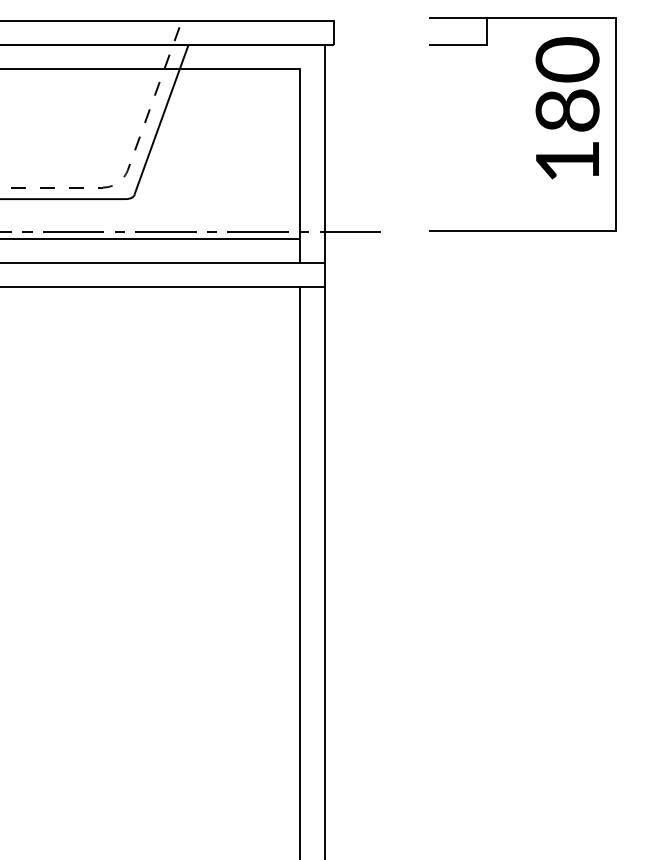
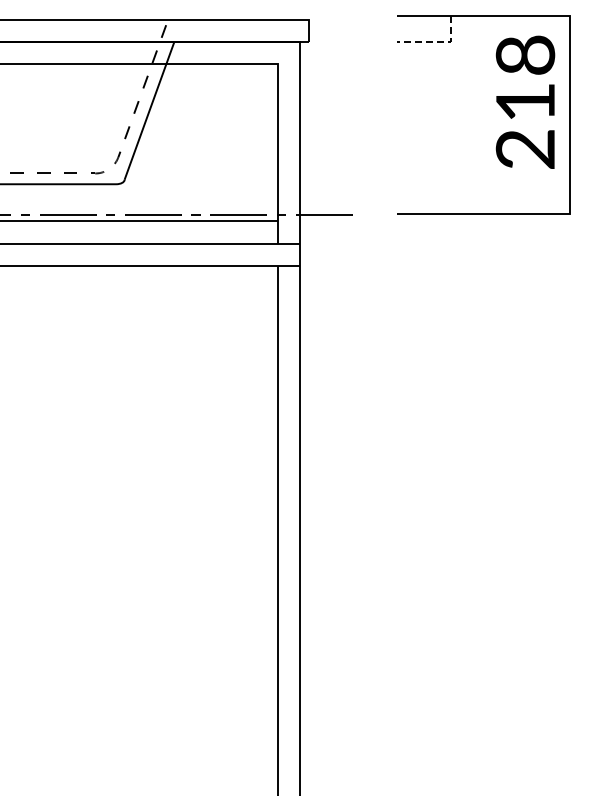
line: (472, 44) -> (437, 41), solid -> dashed
text: (567, 109) -> (525, 101), 180 -> 218

